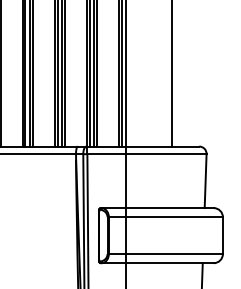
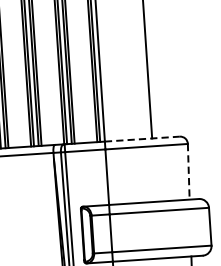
line: (163, 146) -> (142, 139), solid -> dashed
line: (205, 181) -> (188, 172), solid -> dashed

